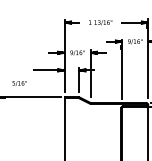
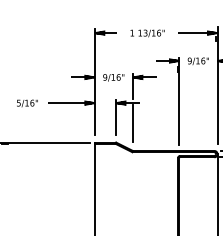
text: (19, 83) -> (27, 103), moved

